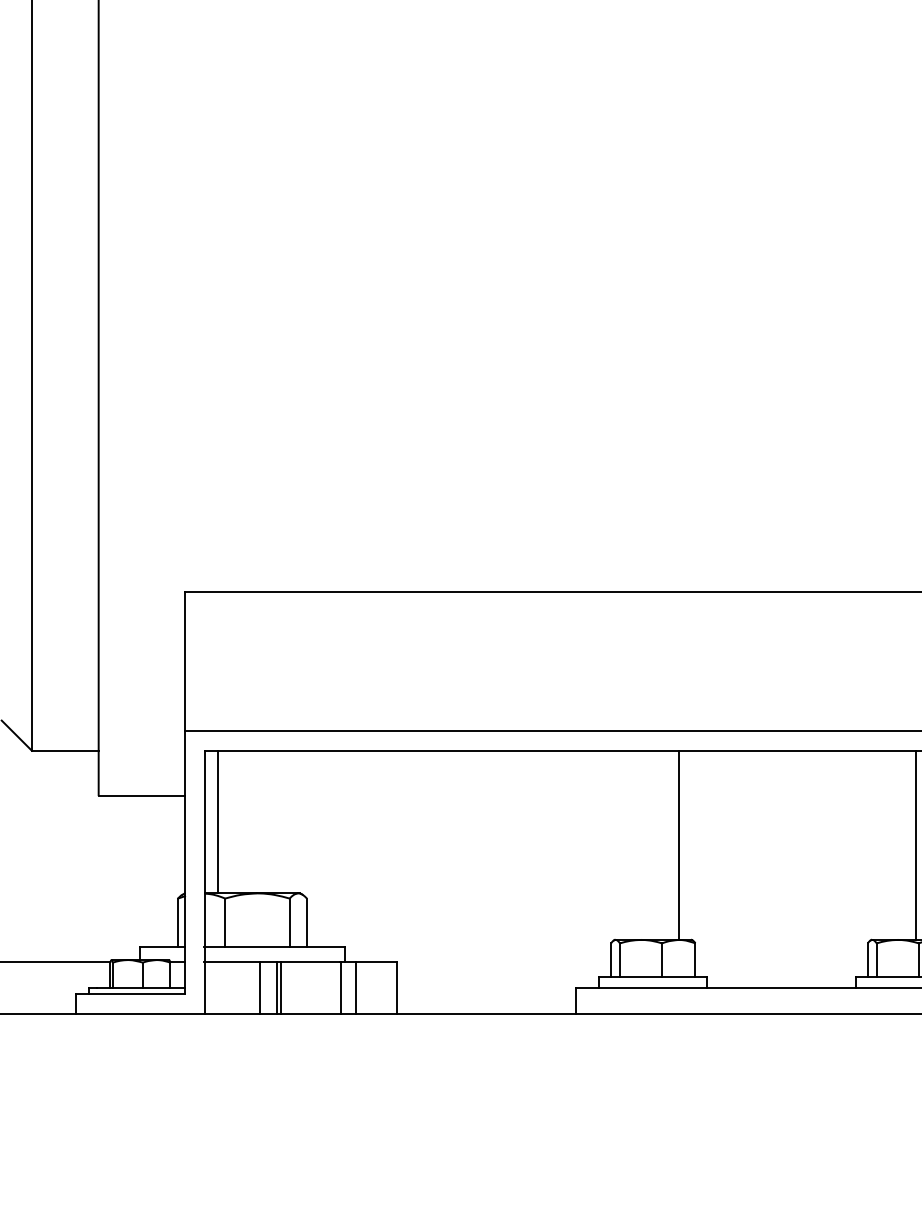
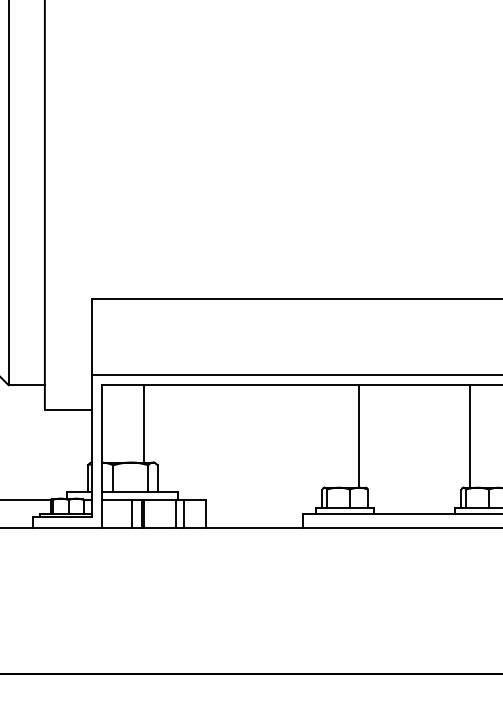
line: (218, 821) -> (143, 423), moved
line: (916, 845) -> (470, 436), moved

